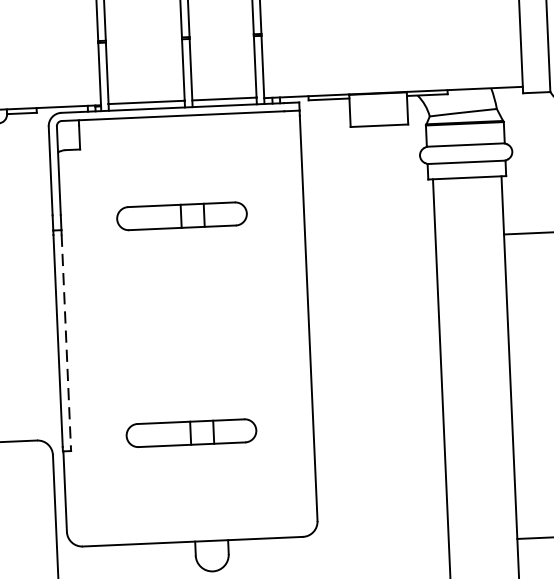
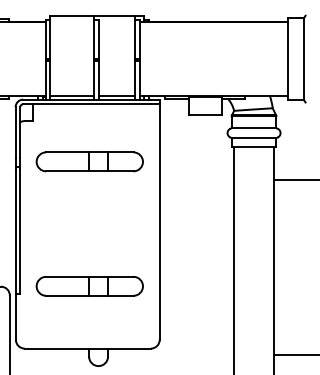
part: (181, 215) -> (89, 161), size x1.43
line: (66, 341) -> (20, 230), dashed -> solid
part: (191, 433) -> (89, 286), size x1.43

